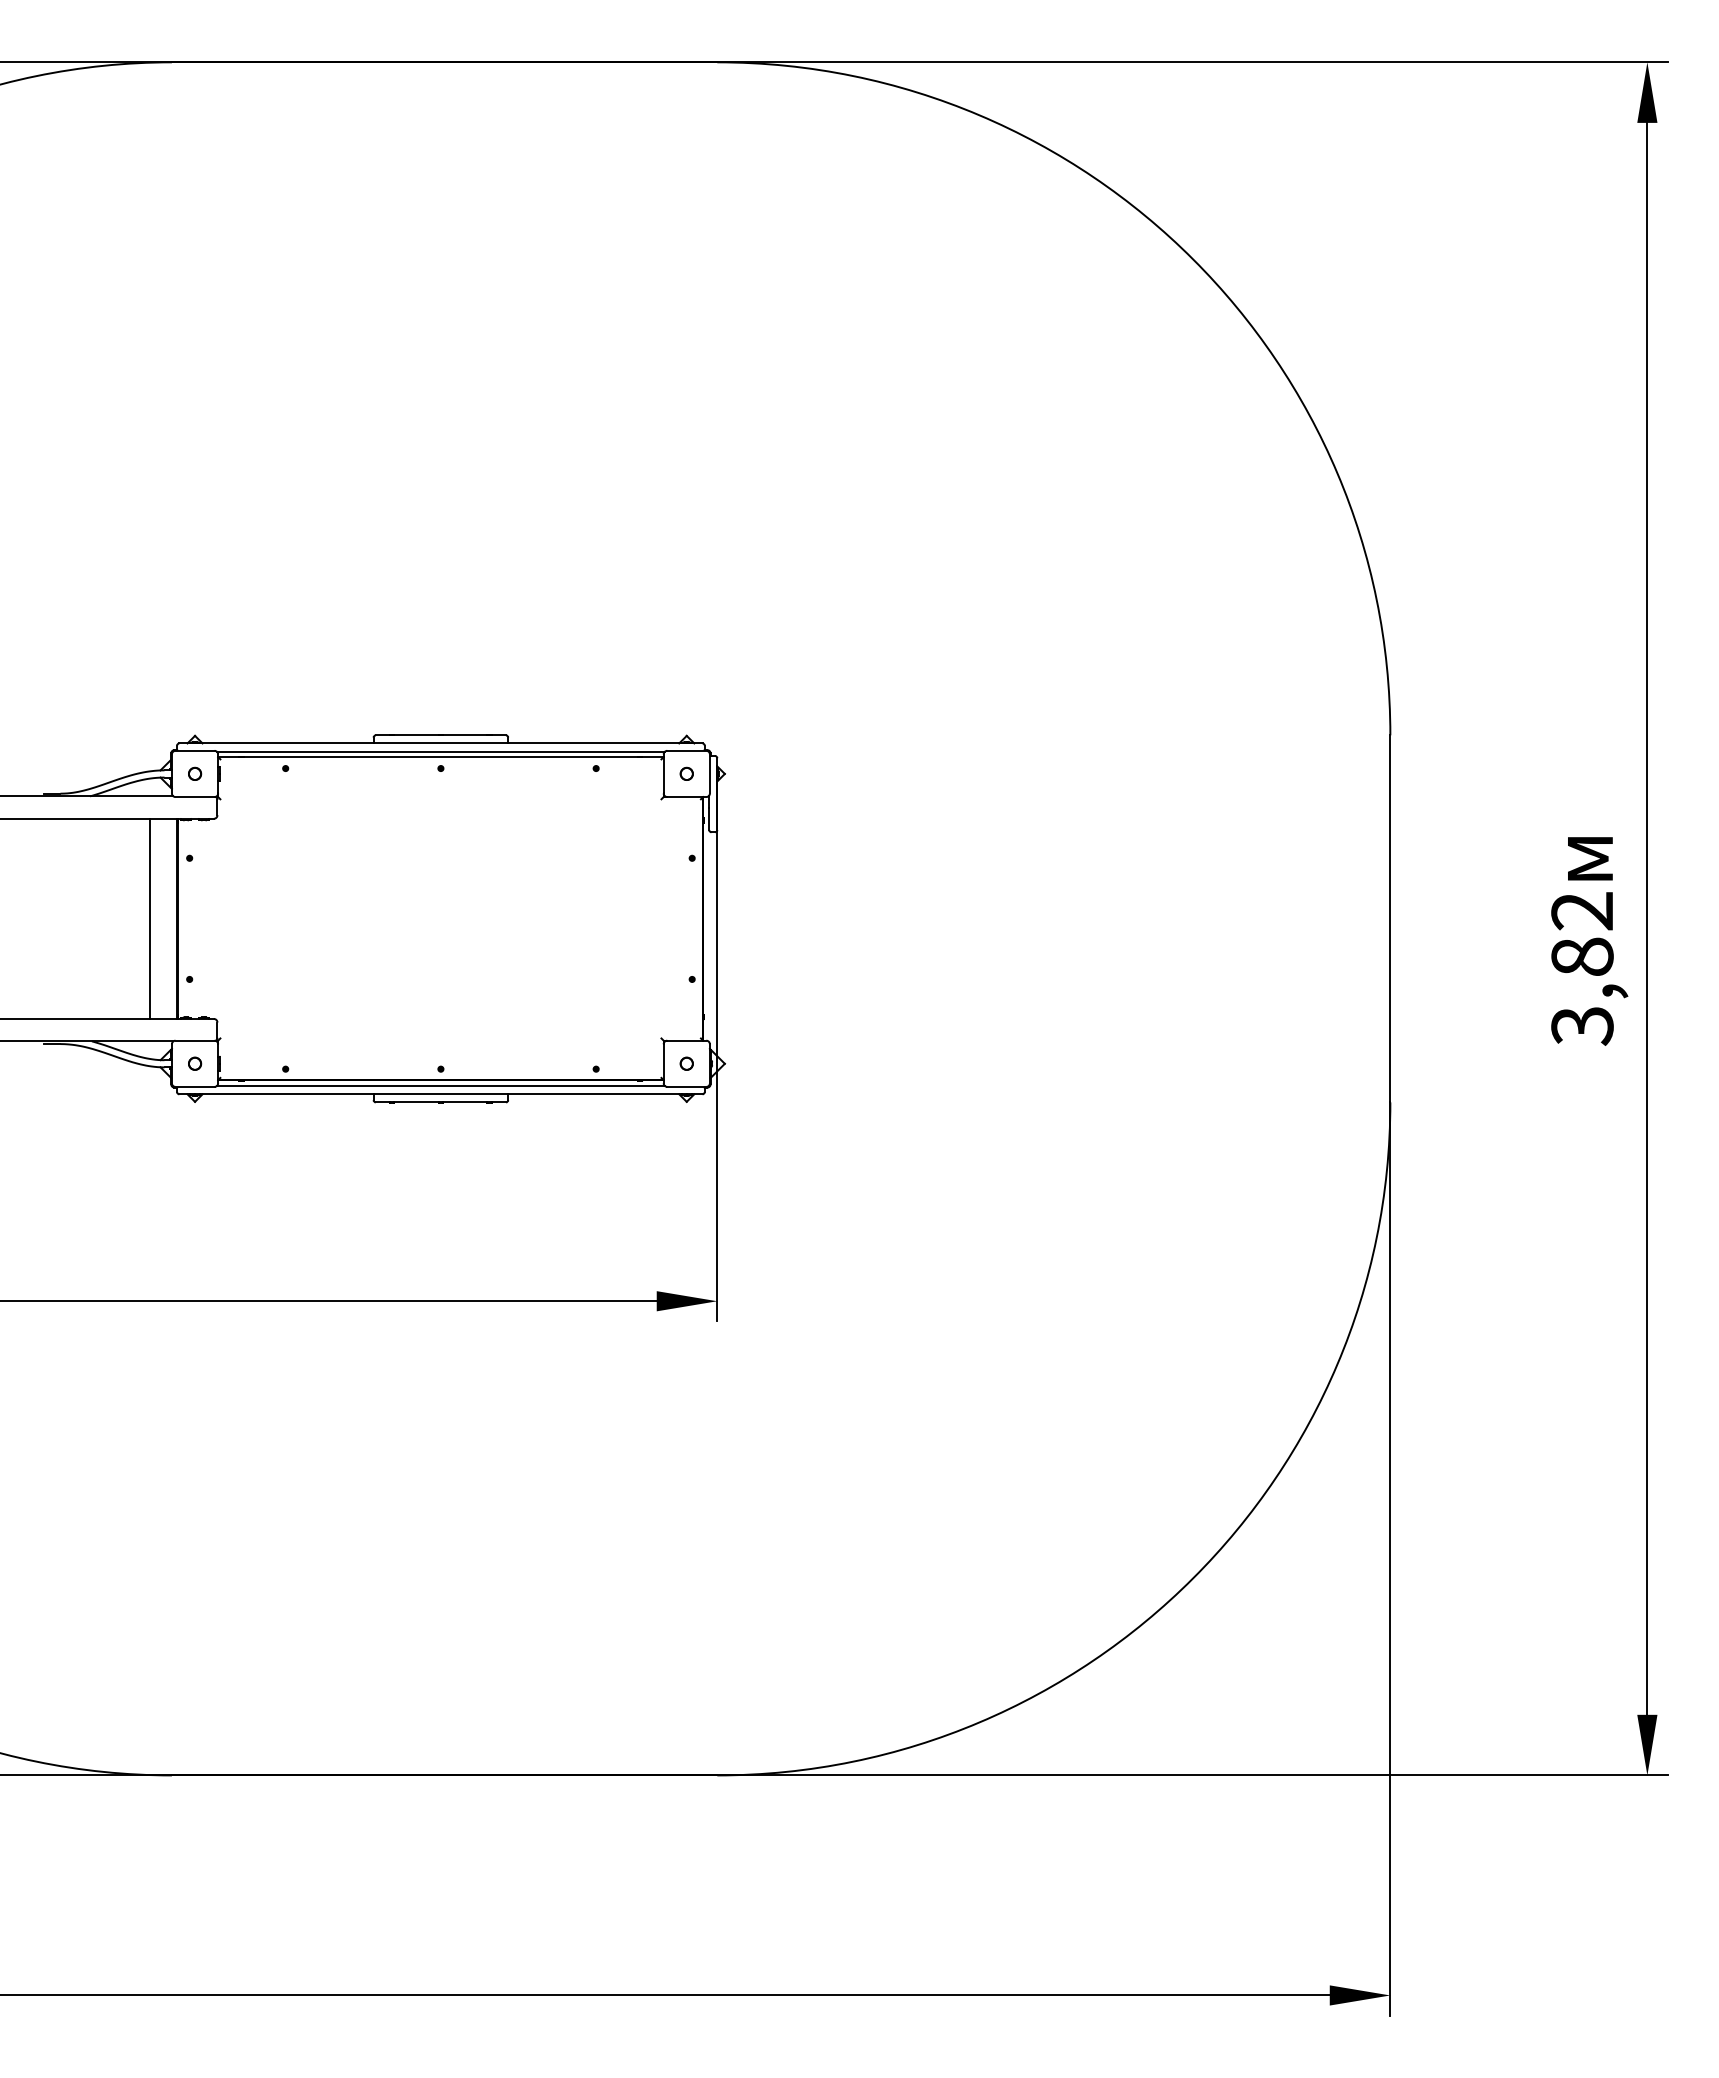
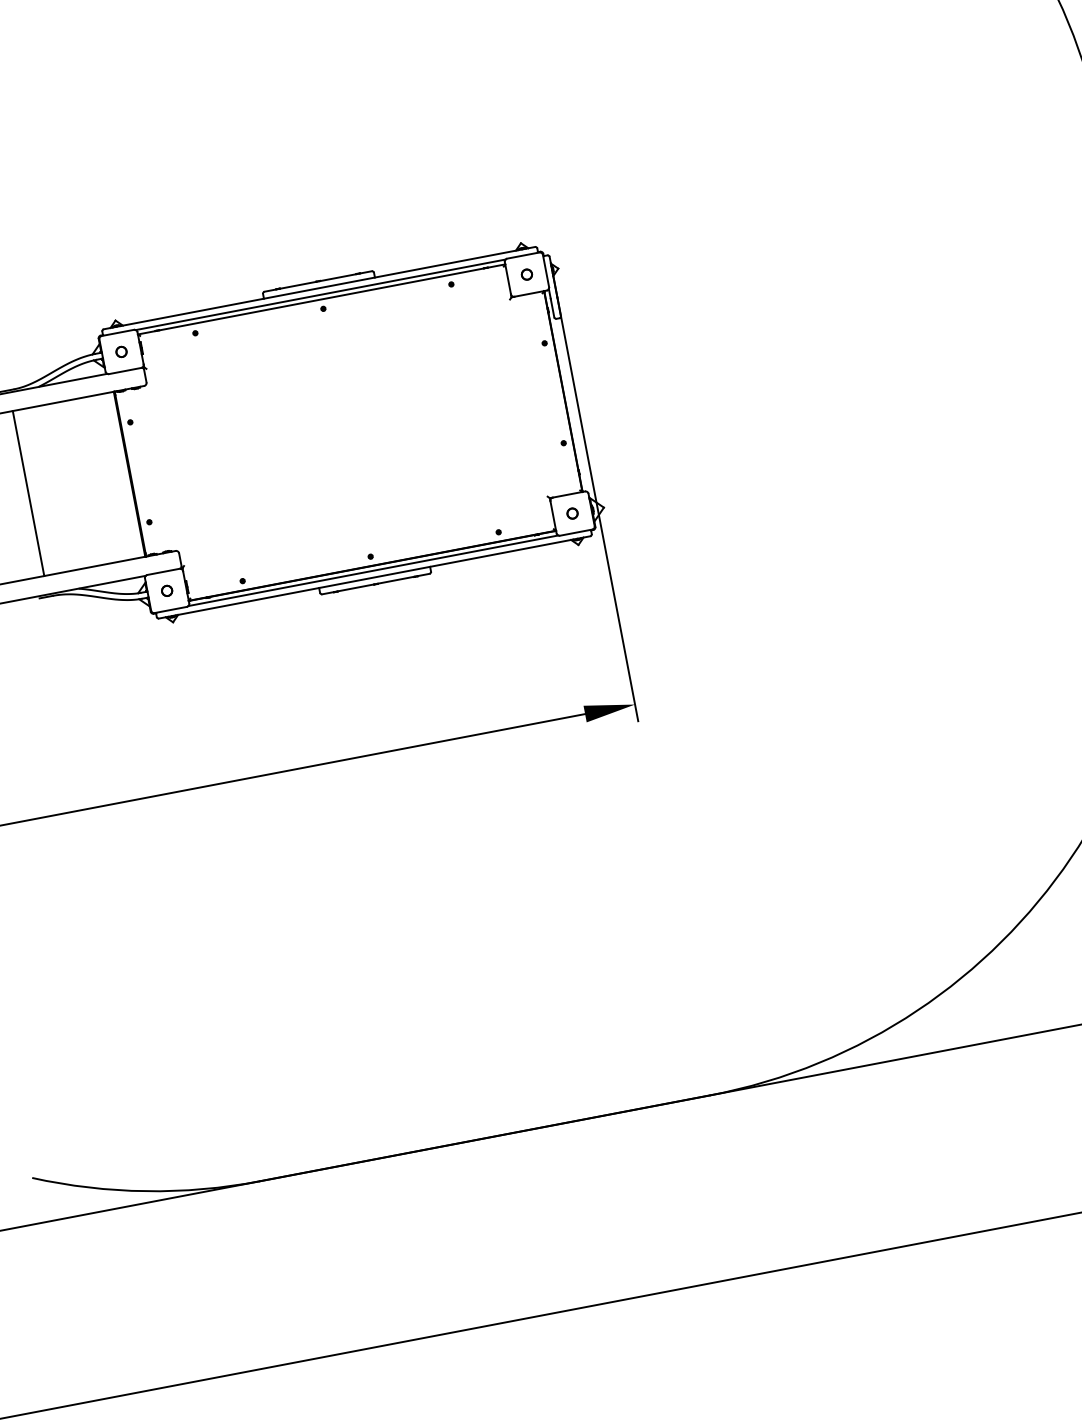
line: (149, 918) -> (28, 493), moved

